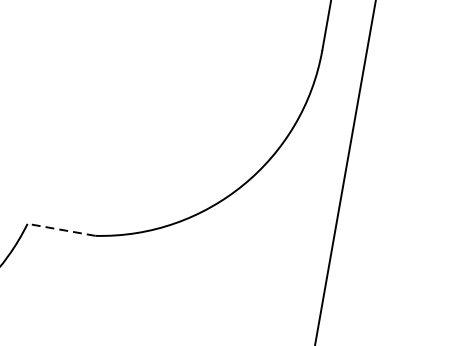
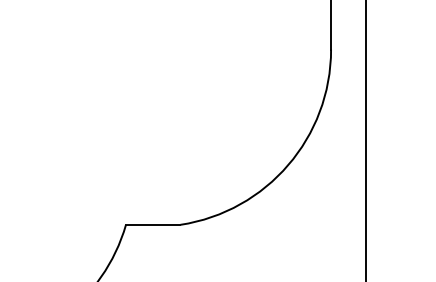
line: (60, 229) -> (152, 224), dashed -> solid

